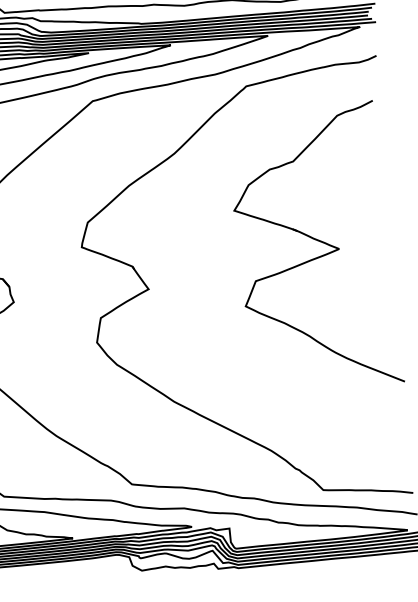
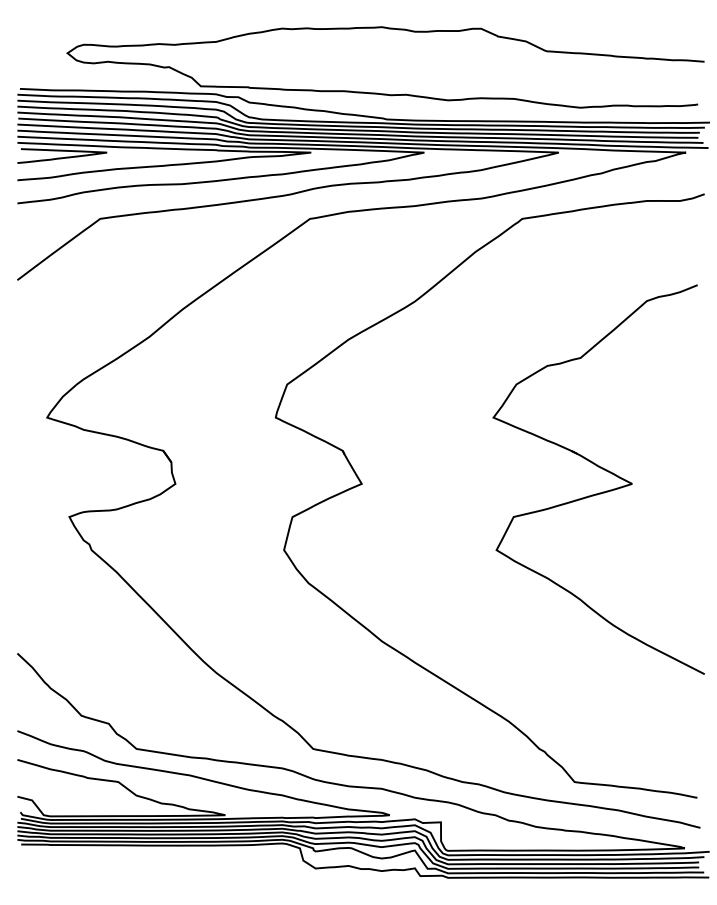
part: (316, 240) -> (602, 469), moved

